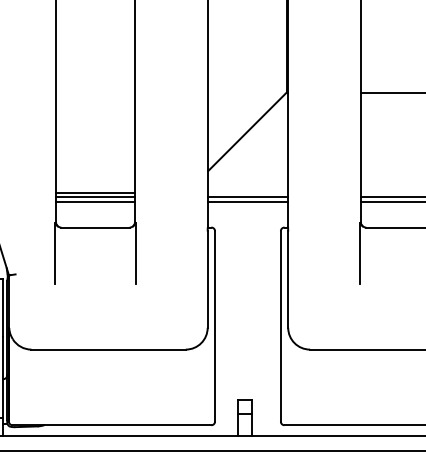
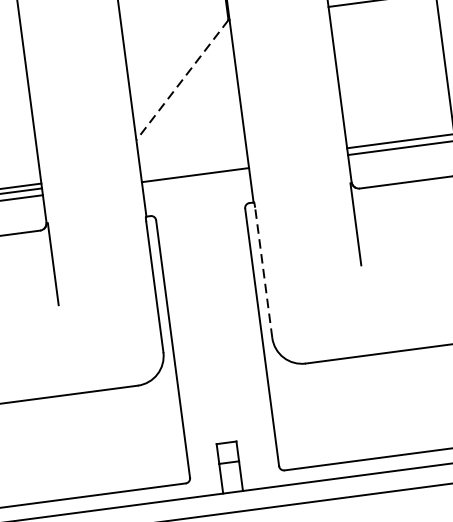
line: (247, 132) -> (182, 81), solid -> dashed
line: (247, 197) -> (194, 169), removed
line: (288, 279) -> (264, 272), solid -> dashed

